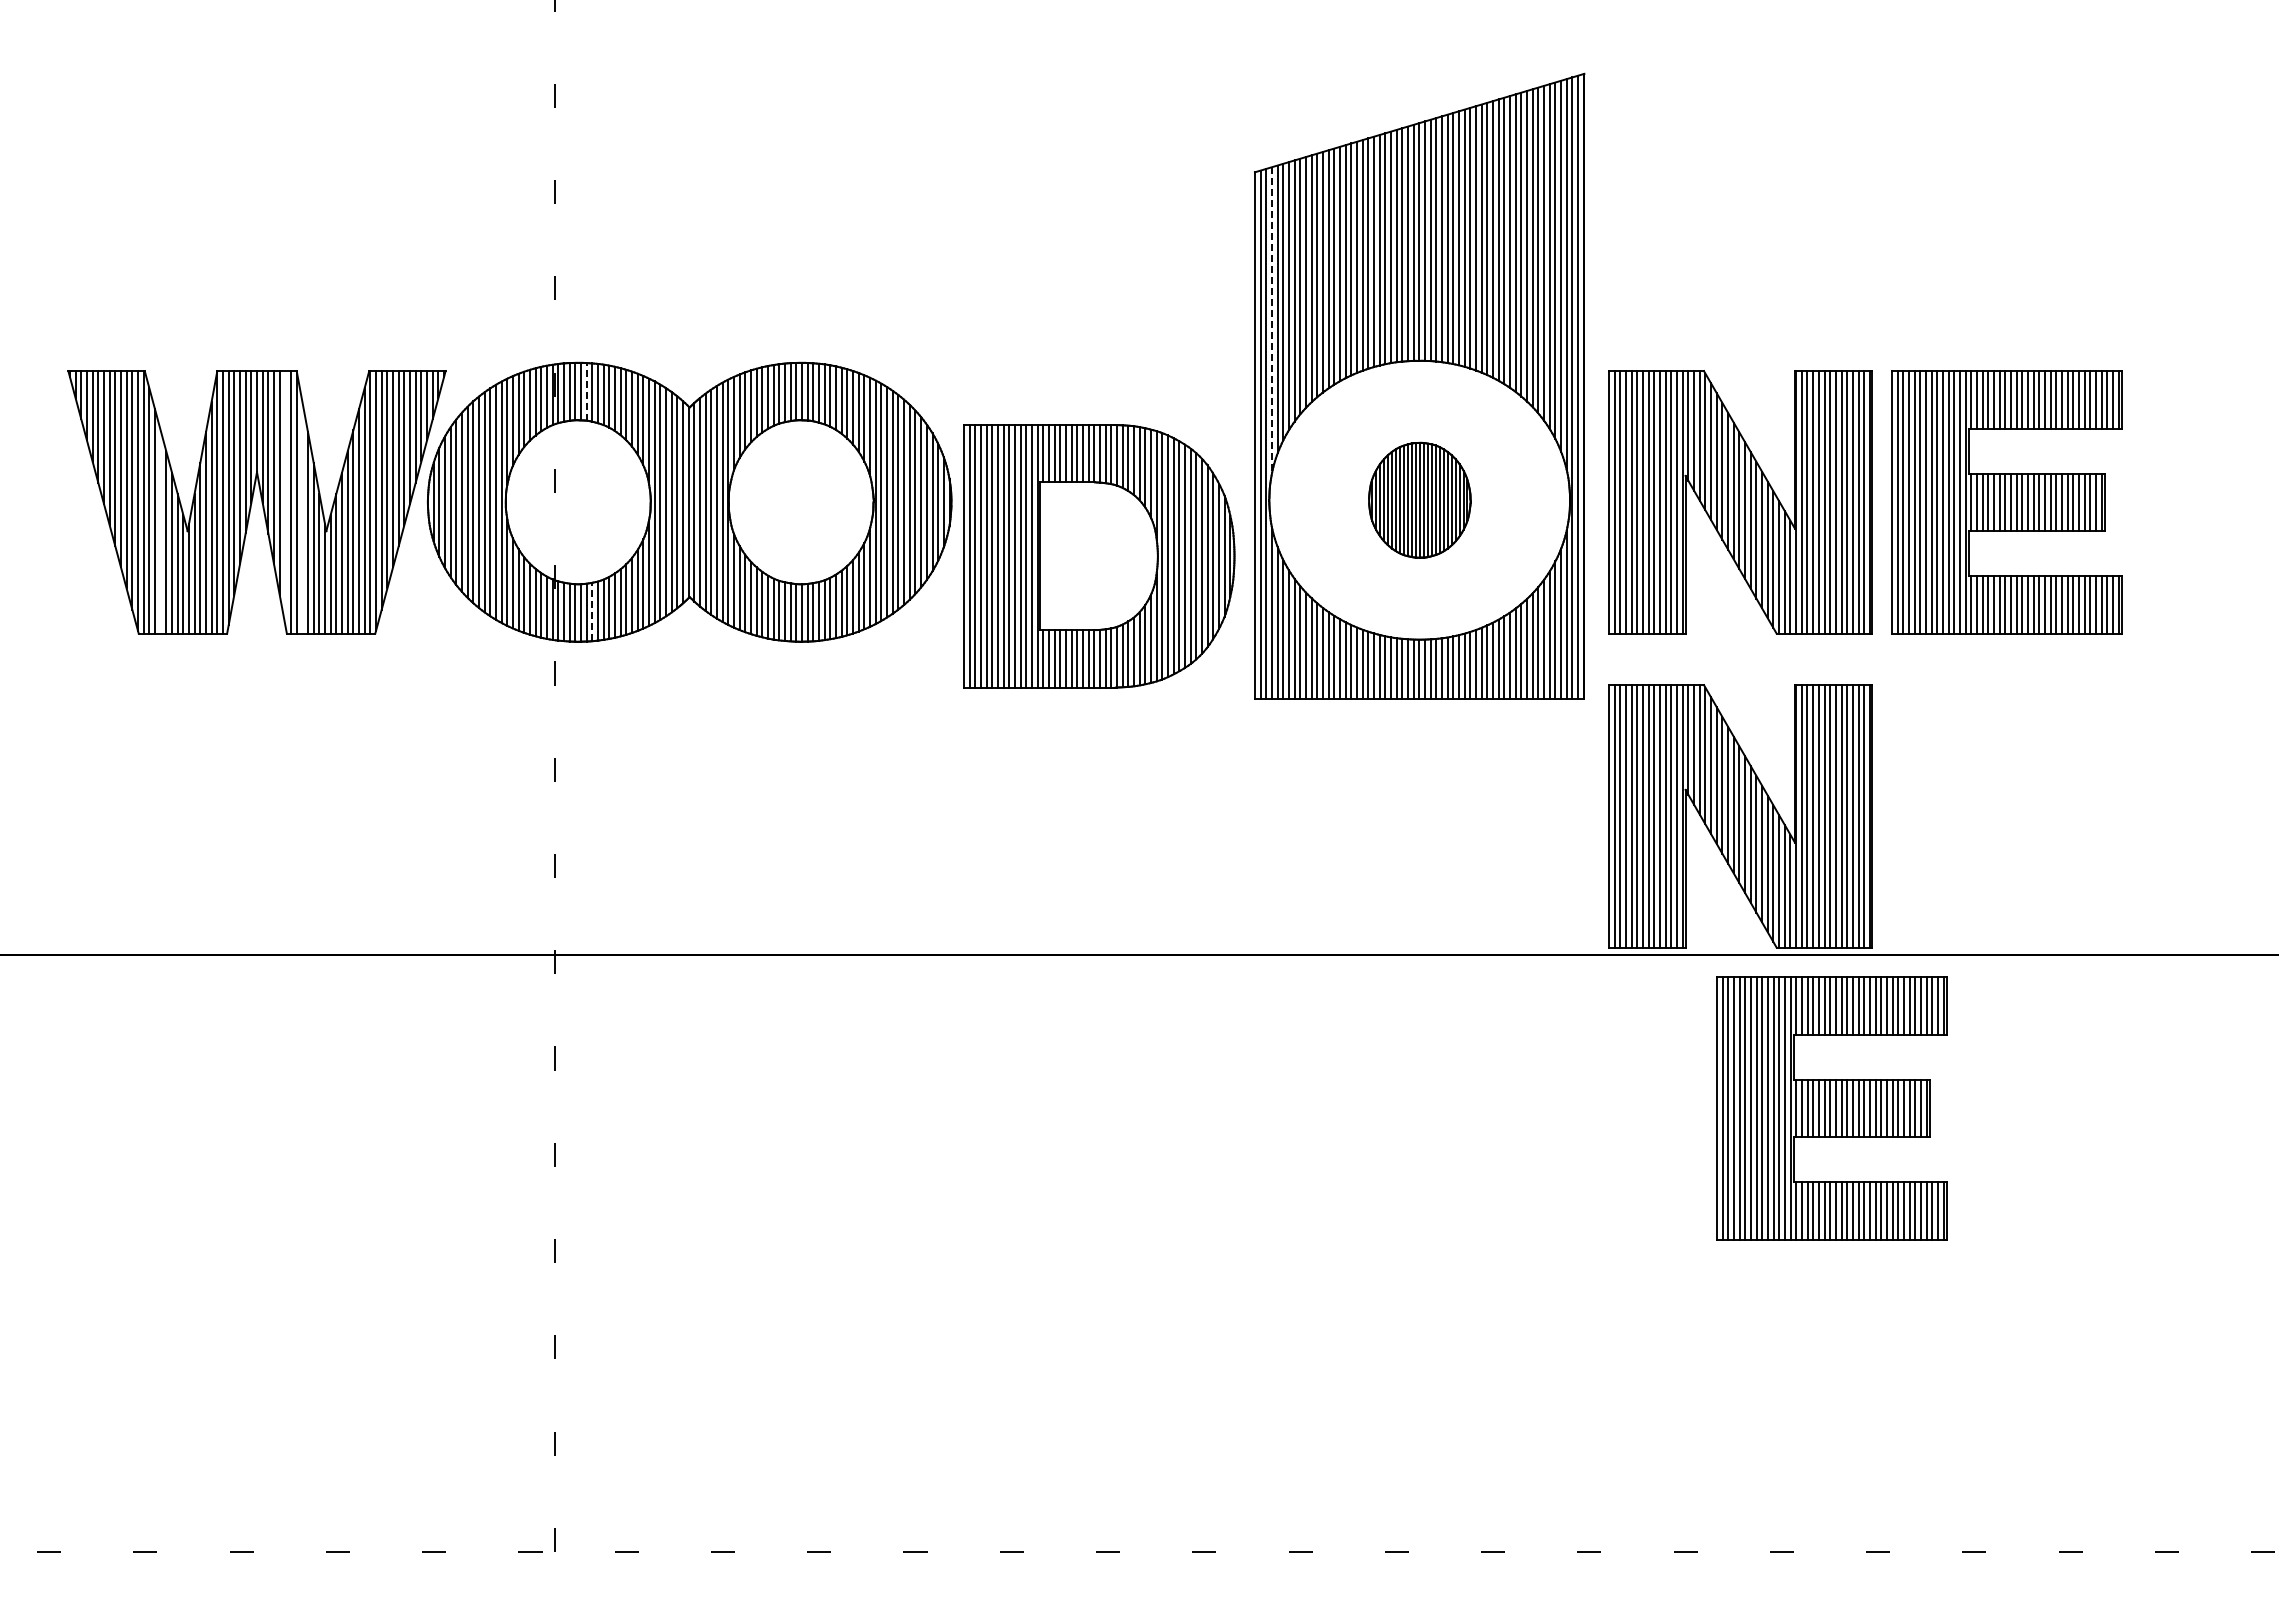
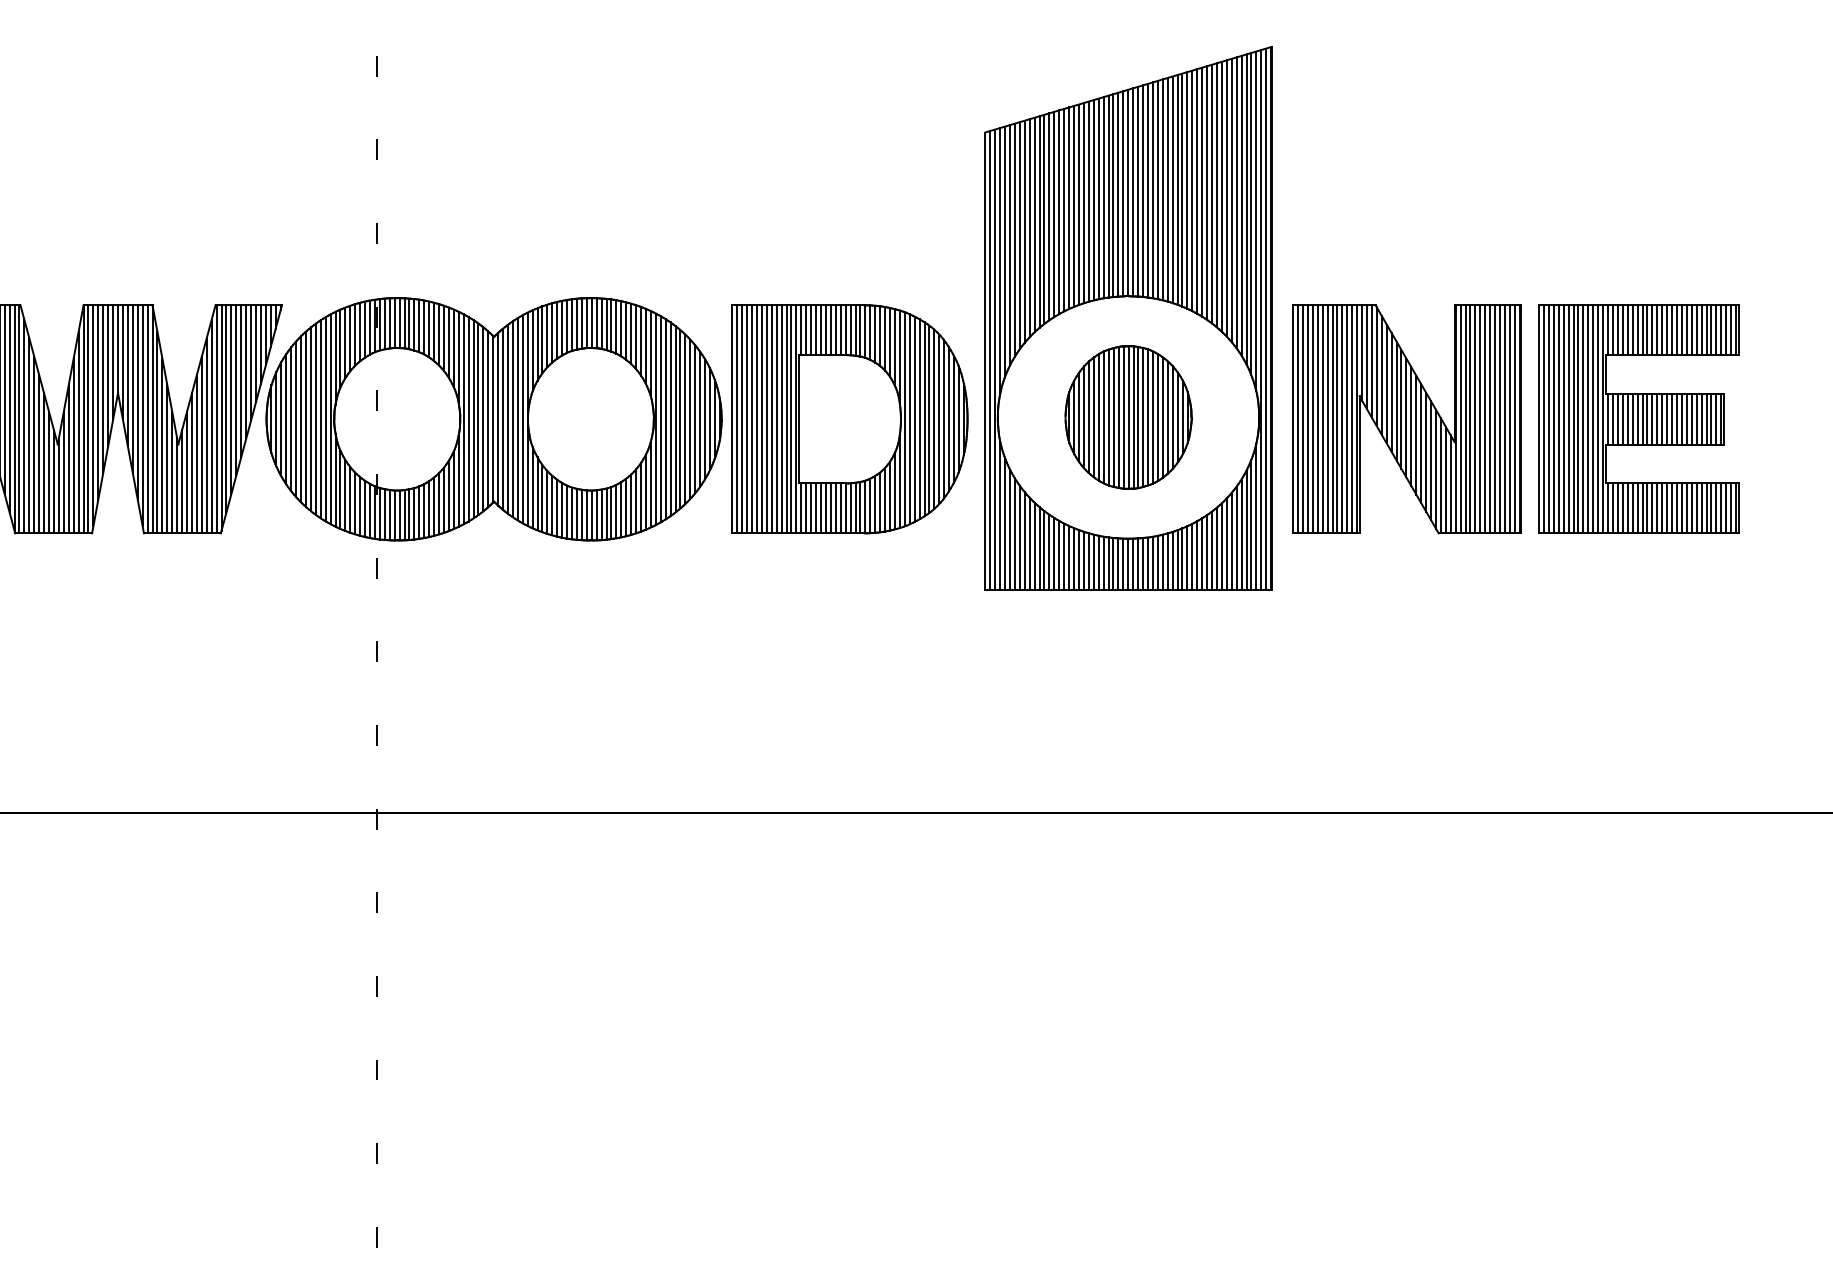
line: (1271, 320) -> (999, 261), dashed -> solid
line: (586, 391) -> (404, 323), dashed -> solid
line: (285, 498) -> (142, 416), added
part: (1419, 500) -> (1128, 417), size x1.43
line: (302, 517) -> (157, 432), added
line: (160, 531) -> (34, 444), added
part: (1099, 556) -> (850, 419), moved
line: (592, 611) -> (409, 514), dashed -> solid
part: (1740, 816) -> (1407, 692), removed
part: (1831, 1108) -> (1486, 946), removed

